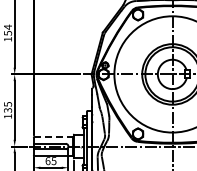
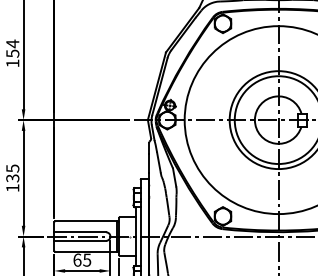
line: (53, 137) -> (86, 222), dashed -> solid

